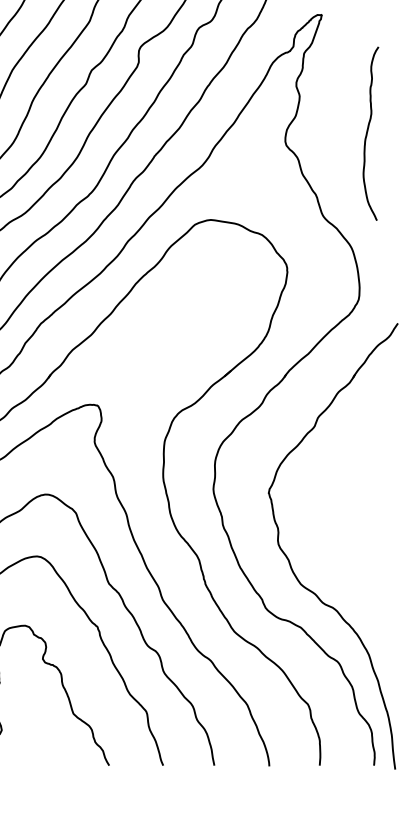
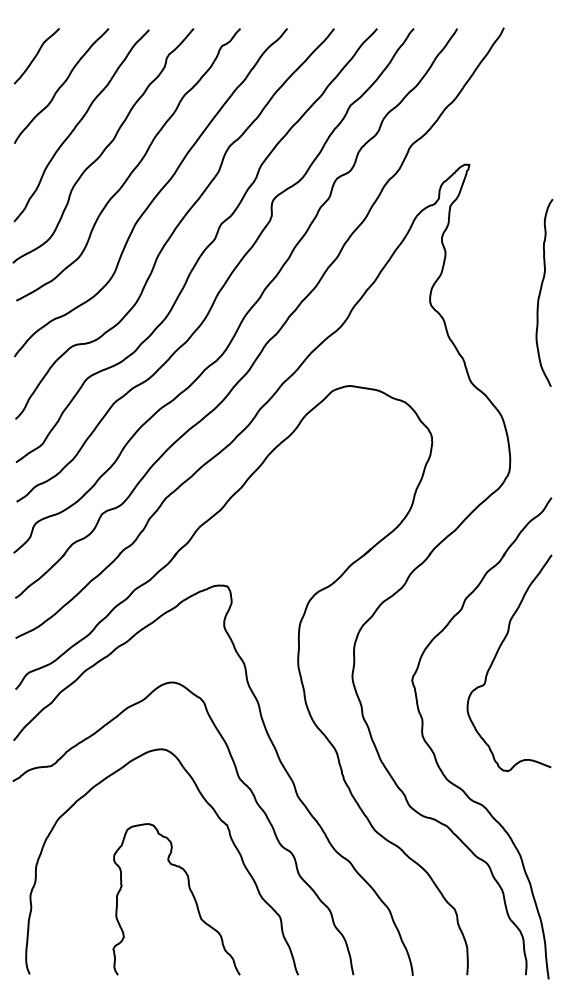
curve: (368, 132) -> (541, 291), moved
curve: (346, 470) -> (496, 656), added

